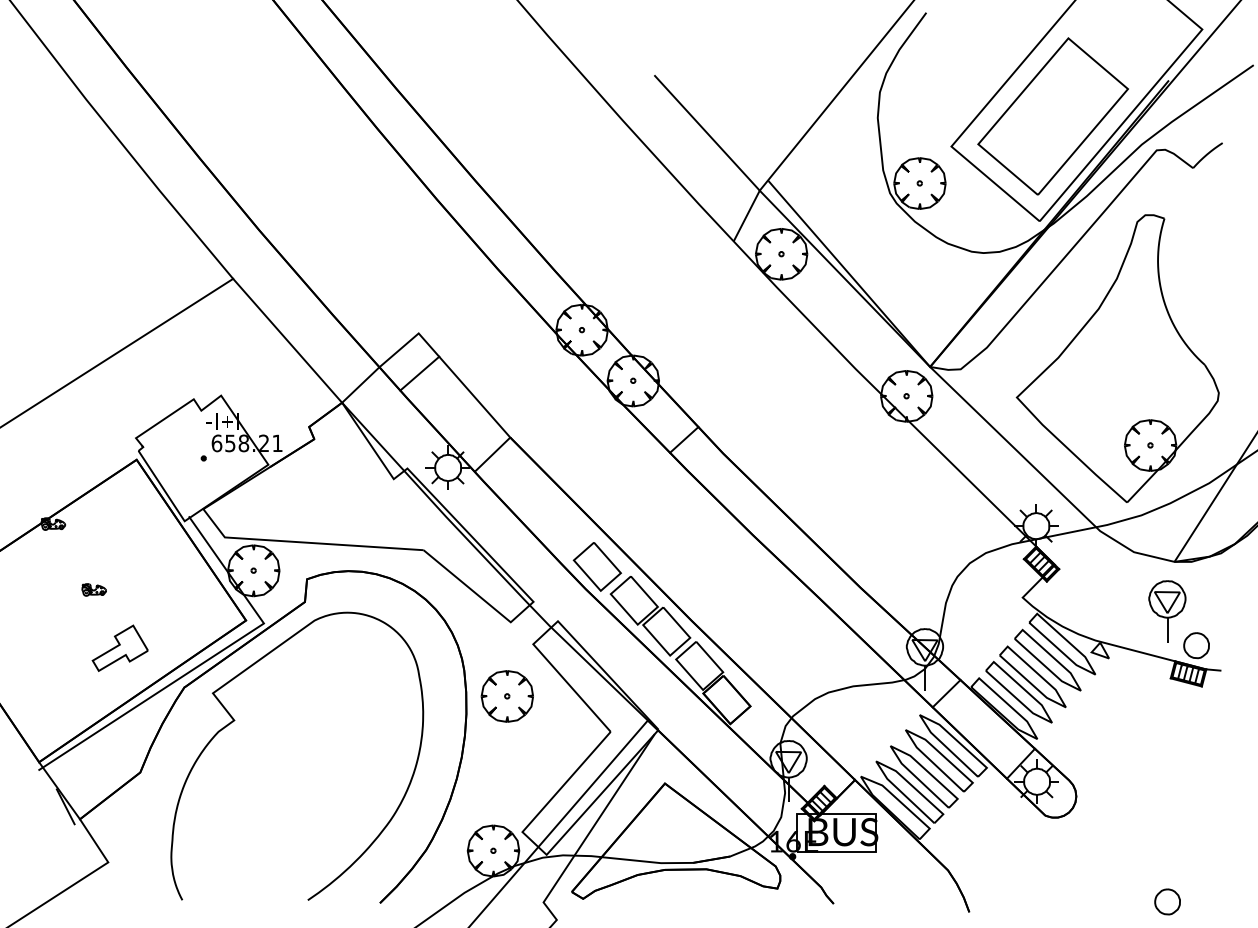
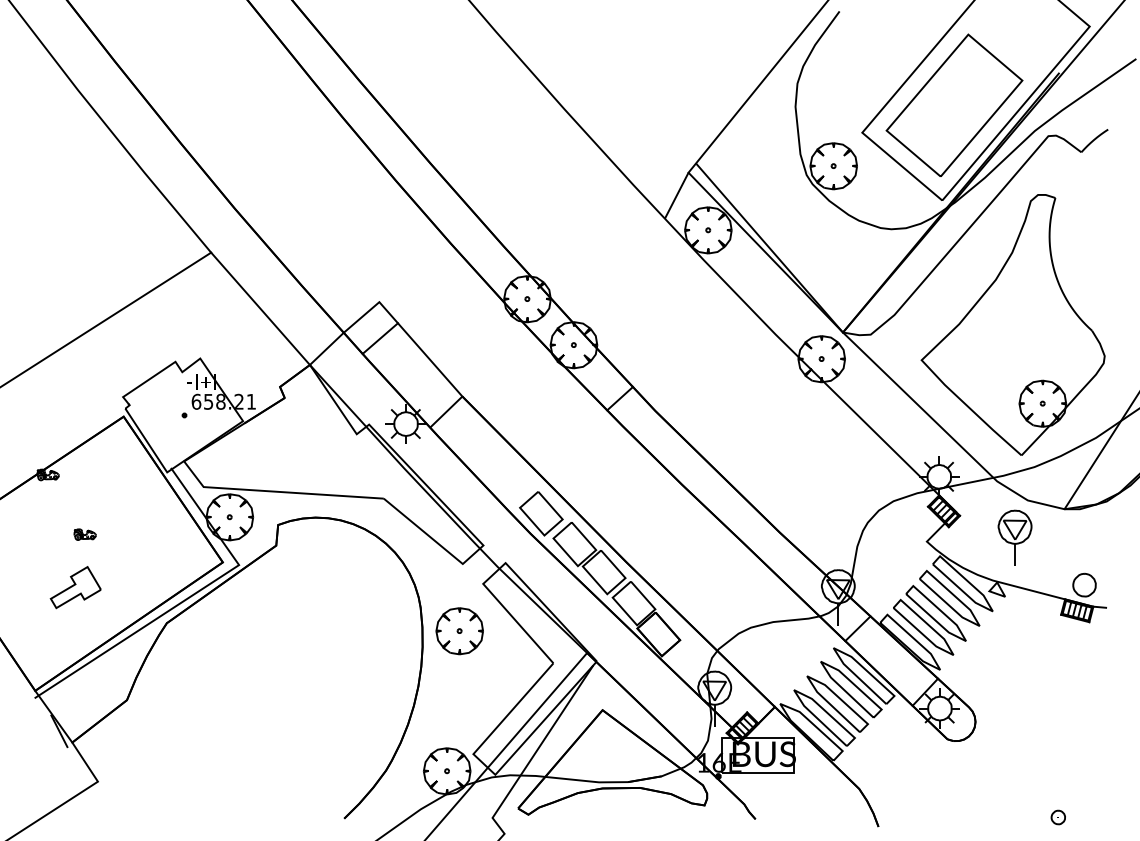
line: (706, 133) -> (640, 120), removed
part: (1166, 610) -> (1014, 537), moved
part: (119, 648) -> (75, 587), moved
curve: (235, 721) -> (213, 653), removed
part: (1167, 901) -> (1058, 817), size x0.6

